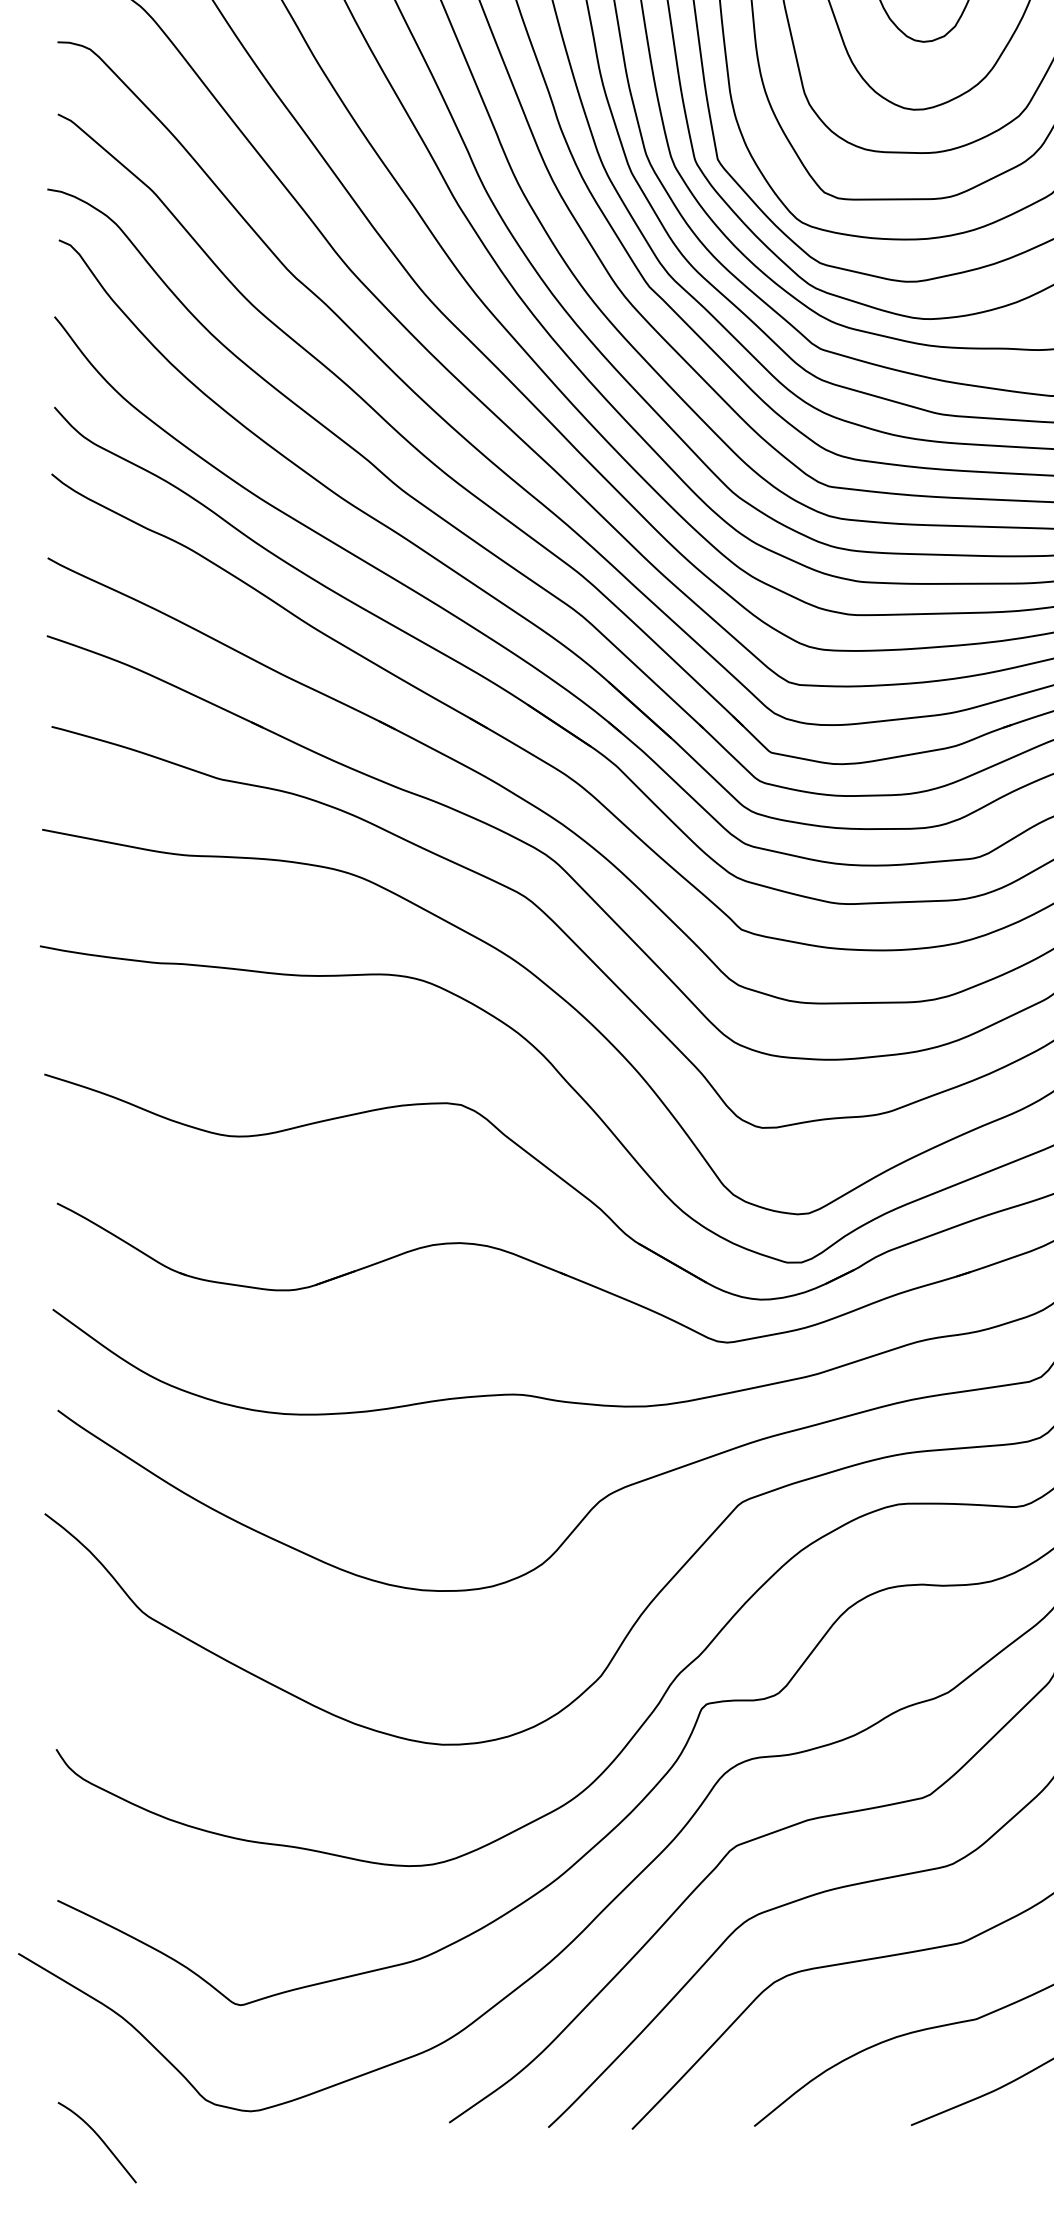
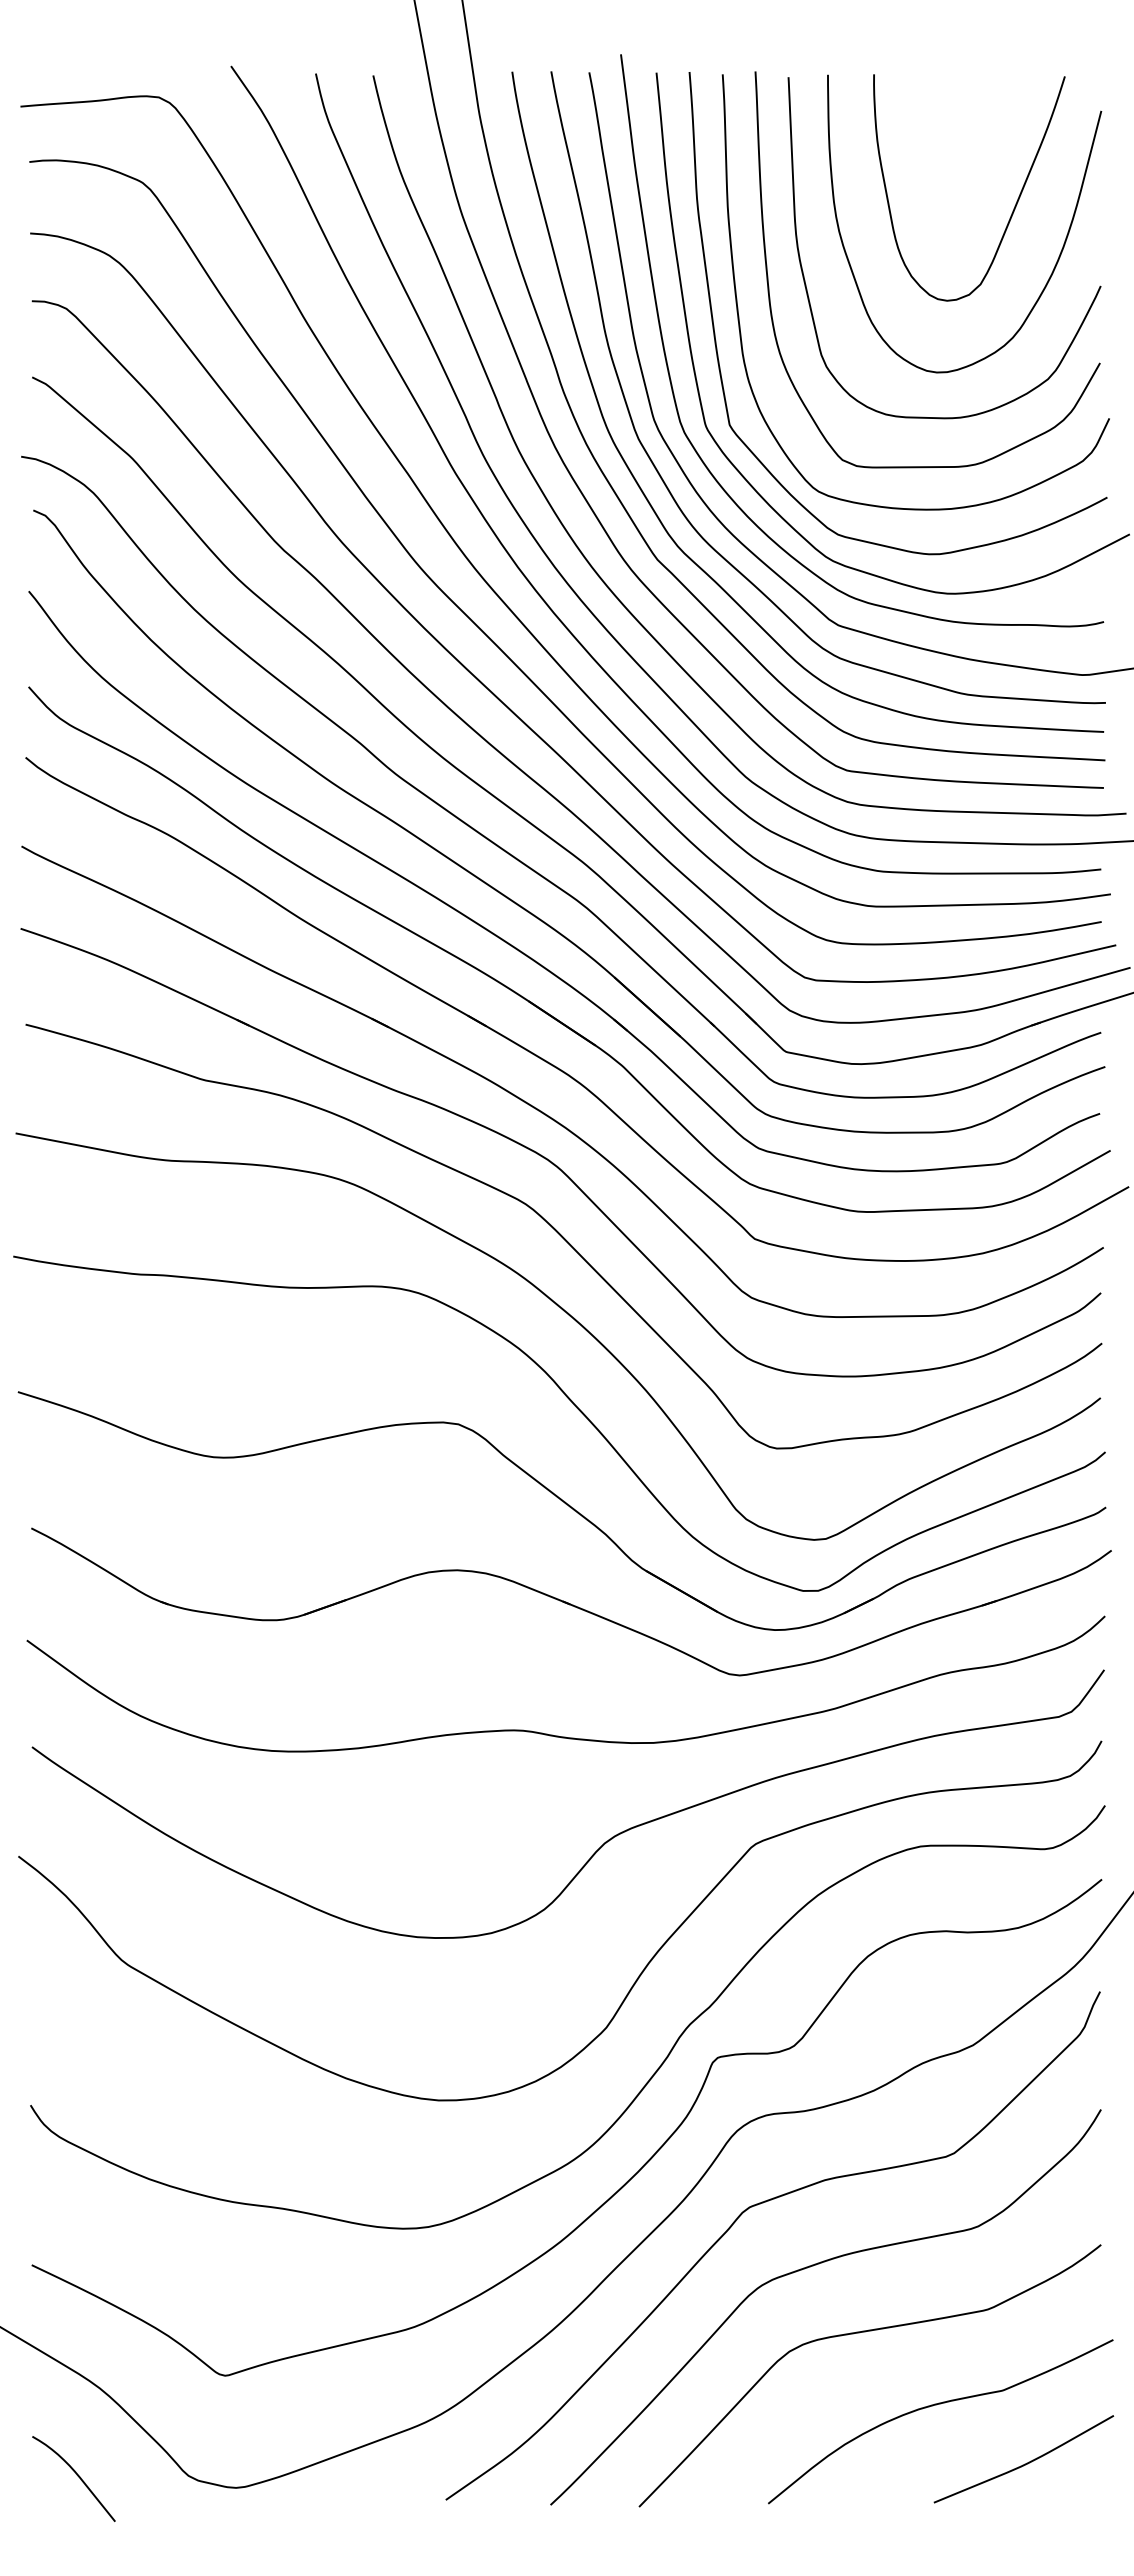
curve: (99, 2139) -> (76, 2475), moved

